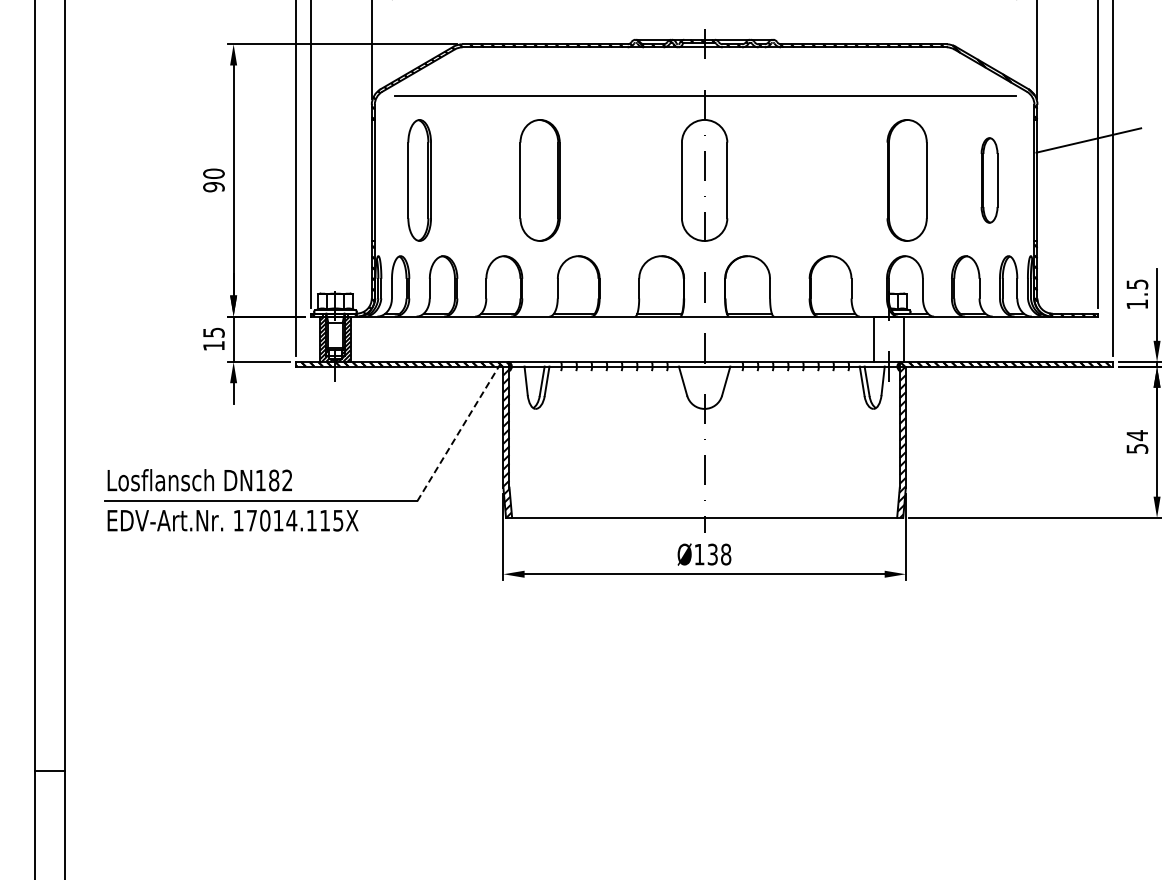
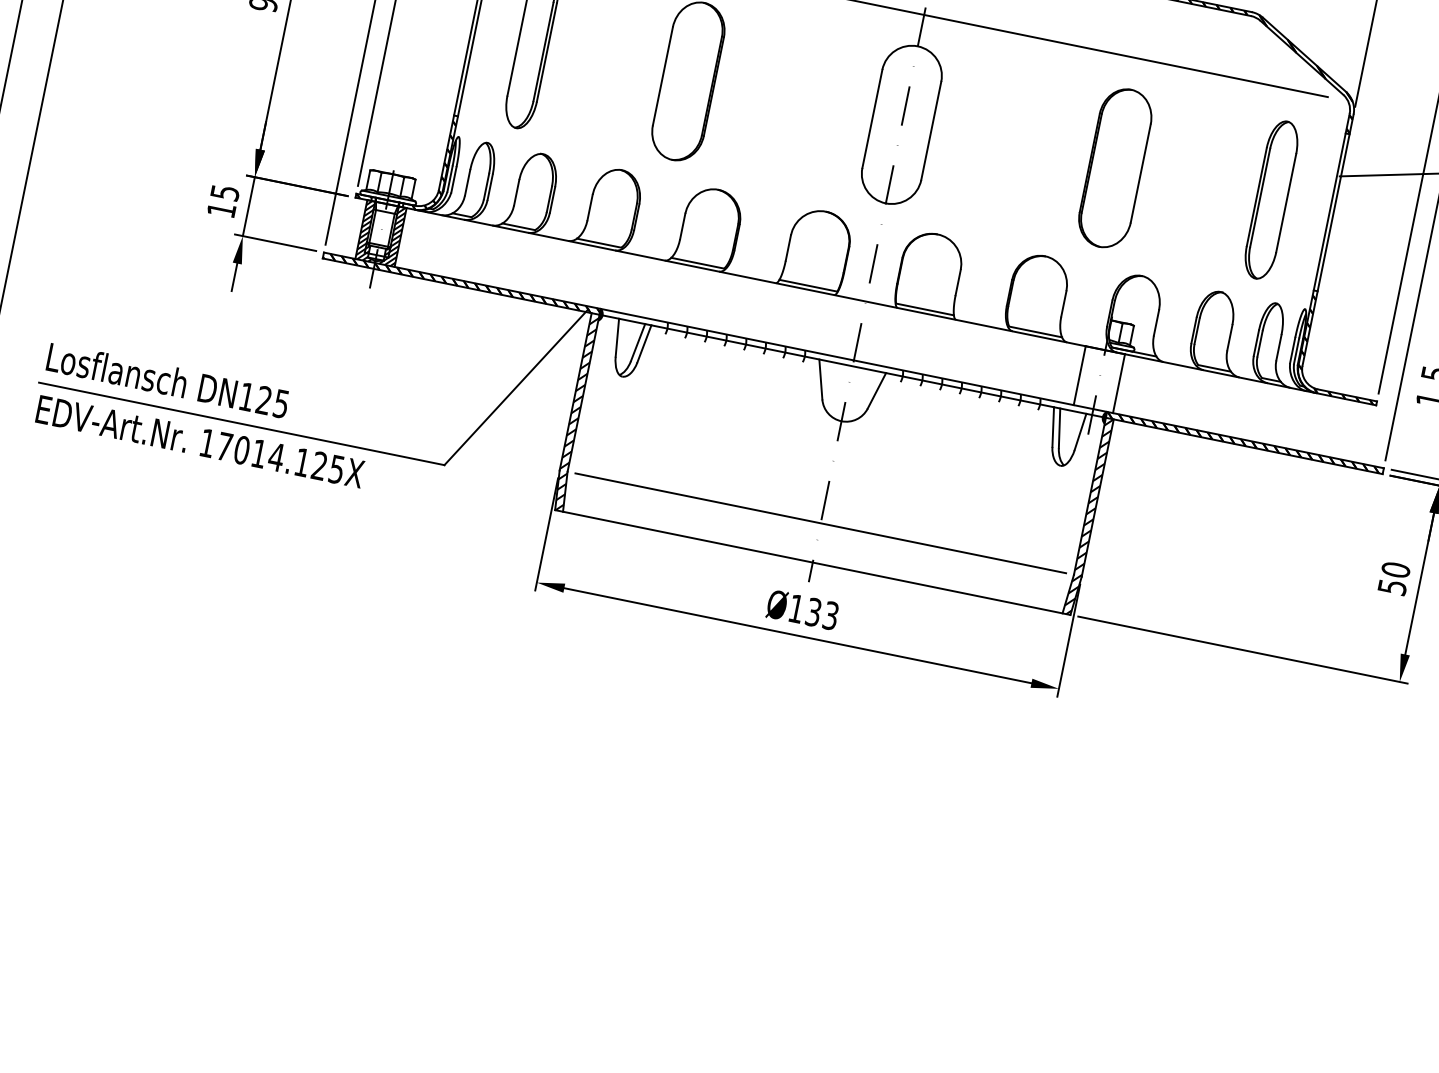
part: (906, 180) -> (1114, 168), moved
part: (989, 180) -> (1271, 200), size x1.43
line: (459, 432) -> (517, 387), dashed -> solid
text: (1137, 435) -> (1396, 569), 54 -> 50
text: (280, 480) -> (272, 402), DN182 -> DN125
line: (704, 487) -> (820, 523), added
text: (324, 520) -> (318, 465), 17014.115X -> 17014.125X
text: (726, 554) -> (831, 615), Ø138 -> Ø133

